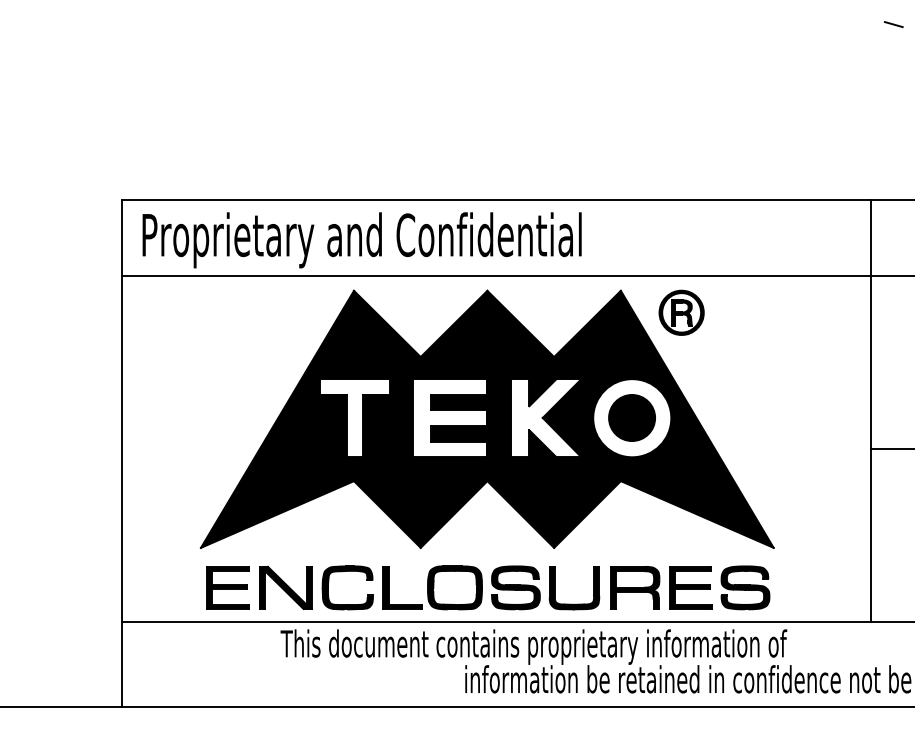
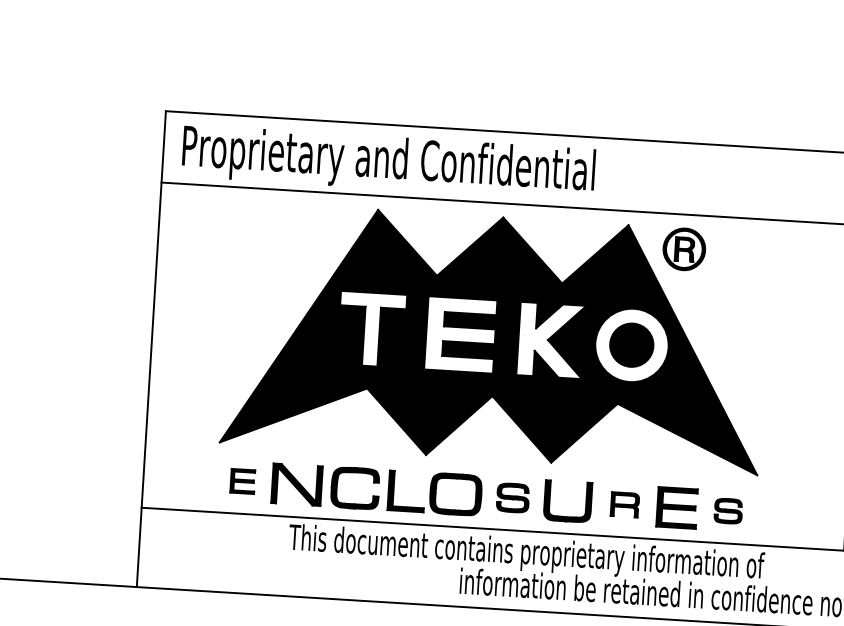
part: (227, 587) -> (242, 481), size x0.6
part: (515, 587) -> (512, 497), size x0.7
part: (635, 587) -> (625, 504), size x0.6
part: (745, 587) -> (728, 510), size x0.6

